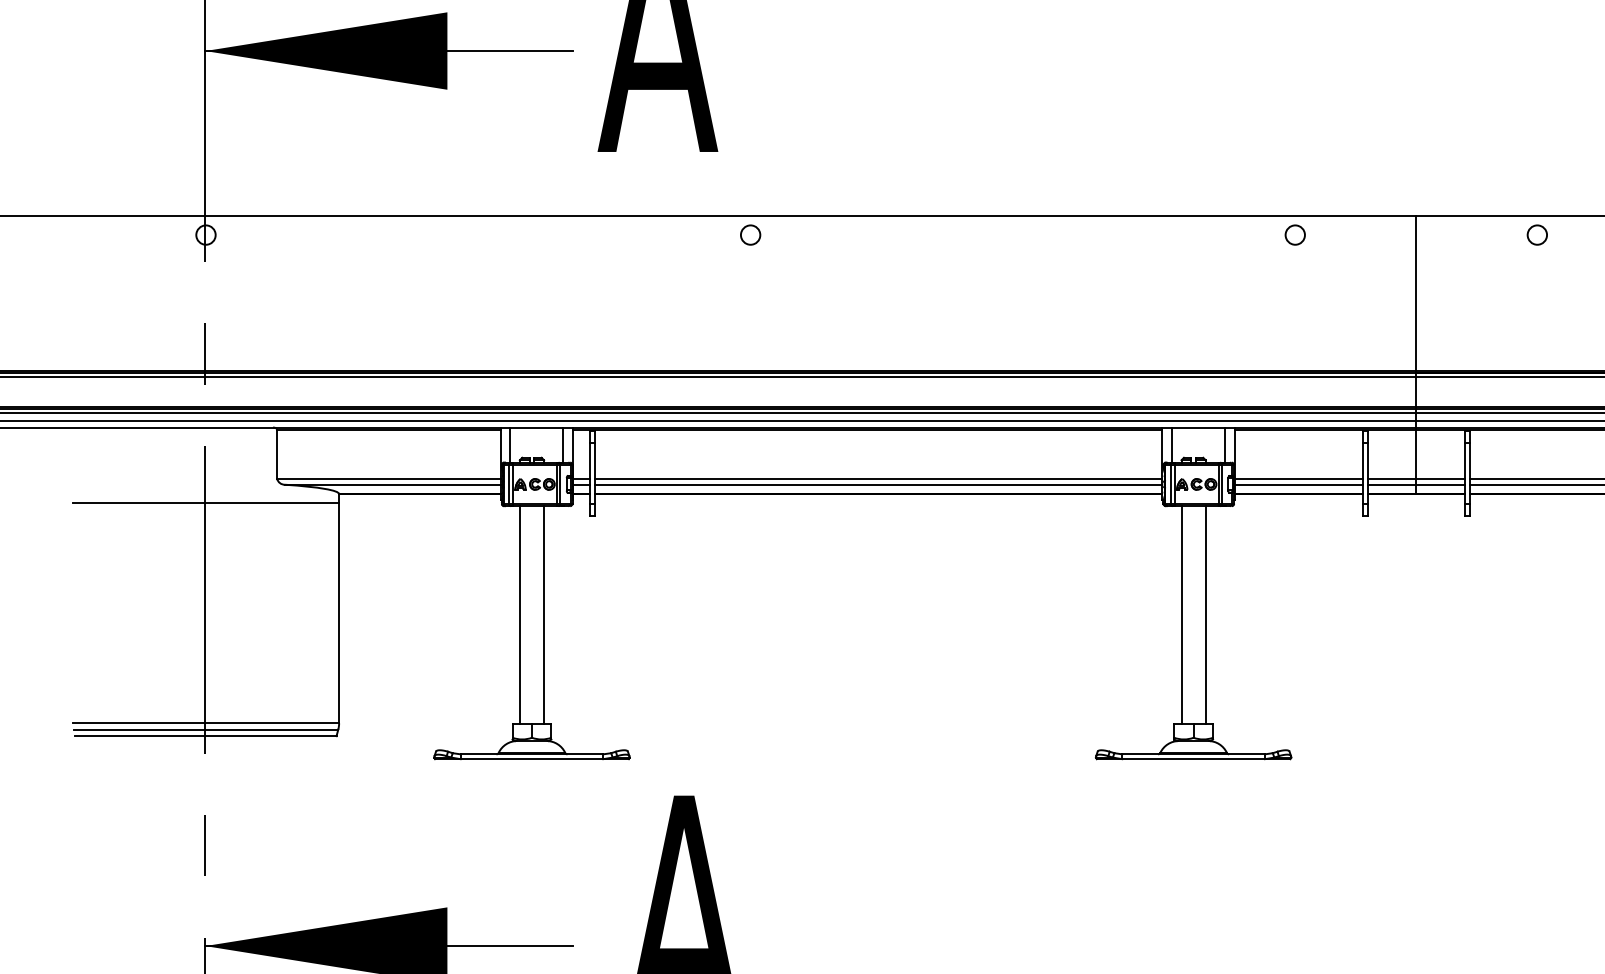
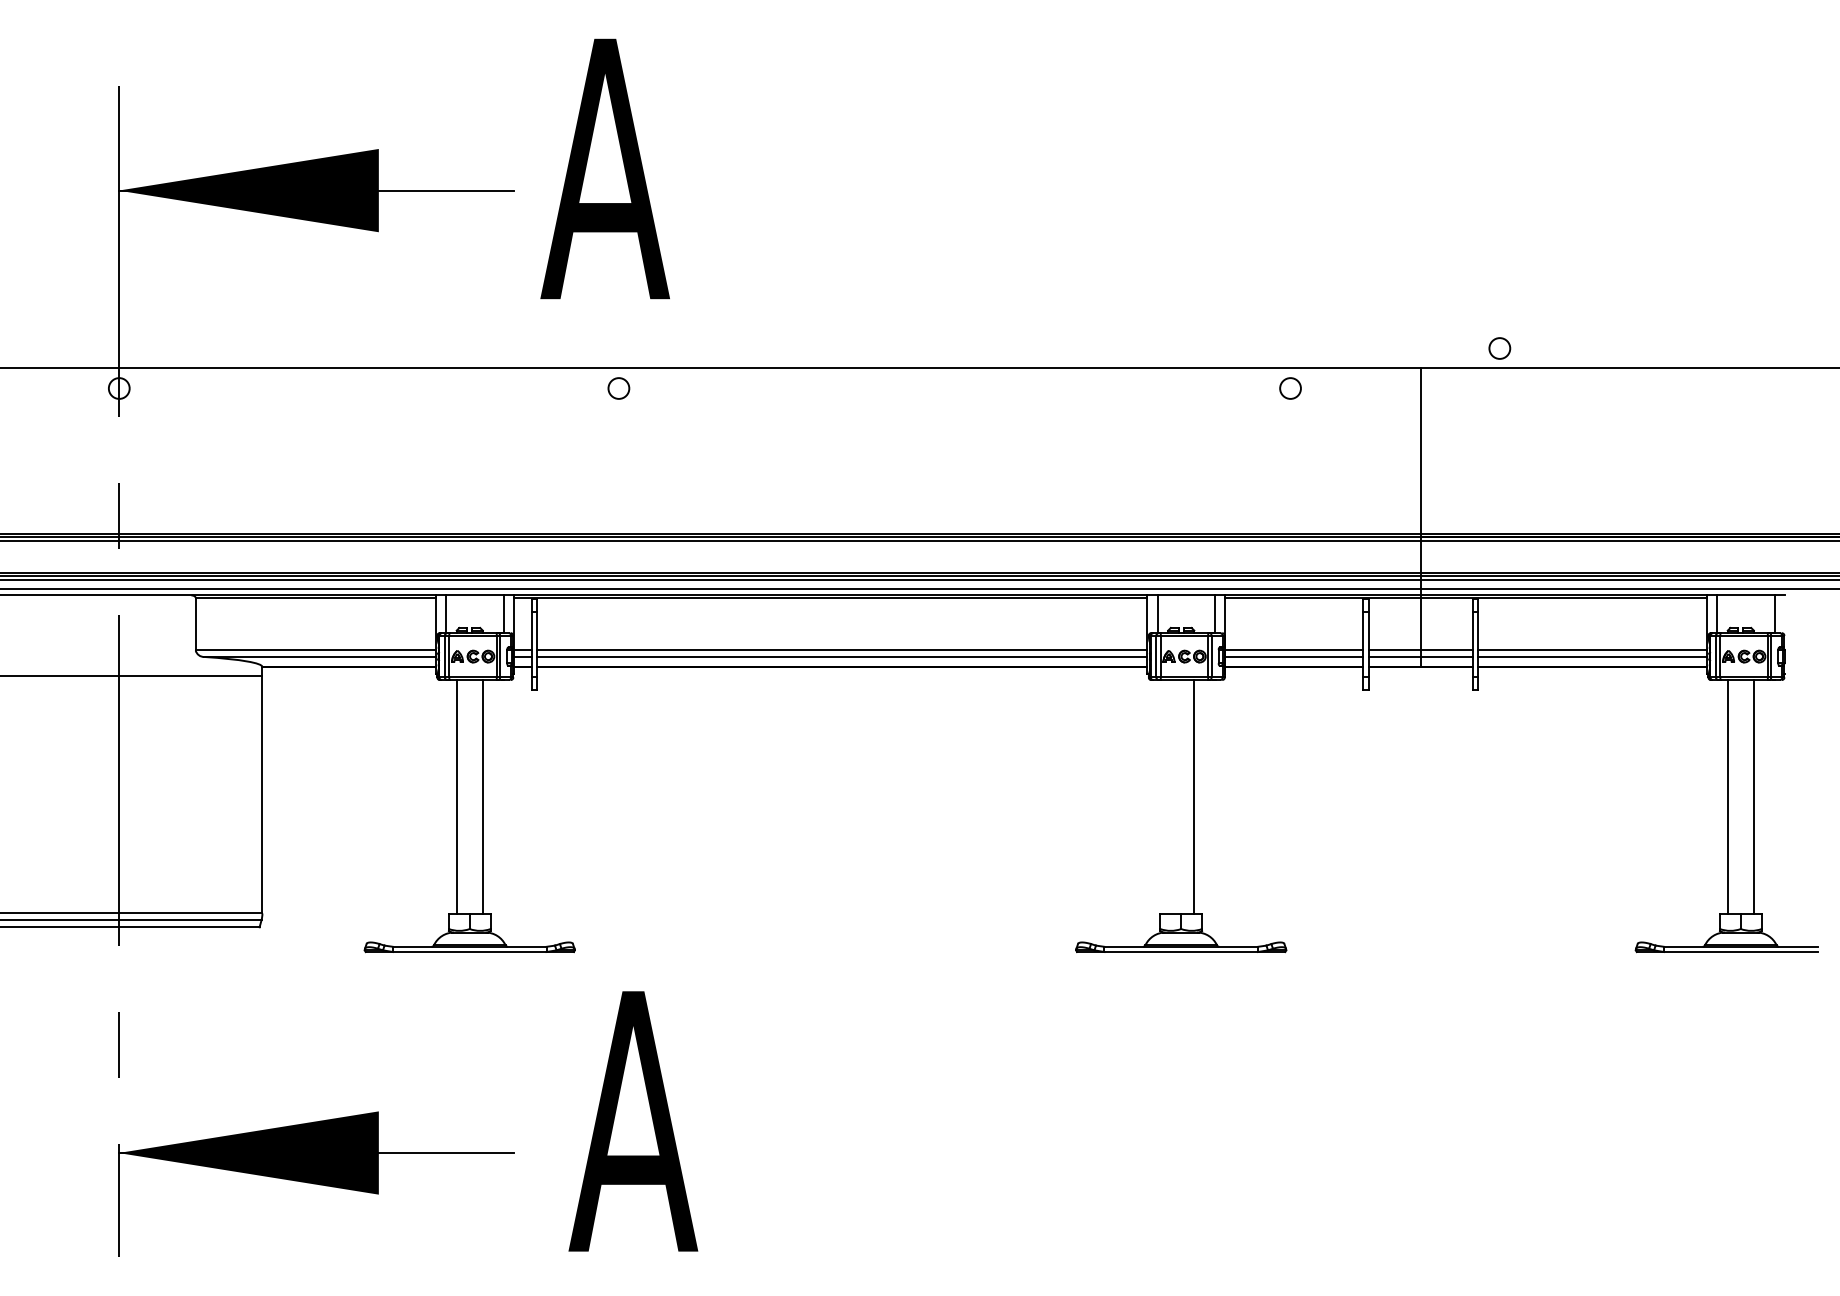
circle: (750, 235) -> (618, 388), moved
circle: (1537, 235) -> (1499, 348), moved
line: (1181, 615) -> (1168, 797), removed

